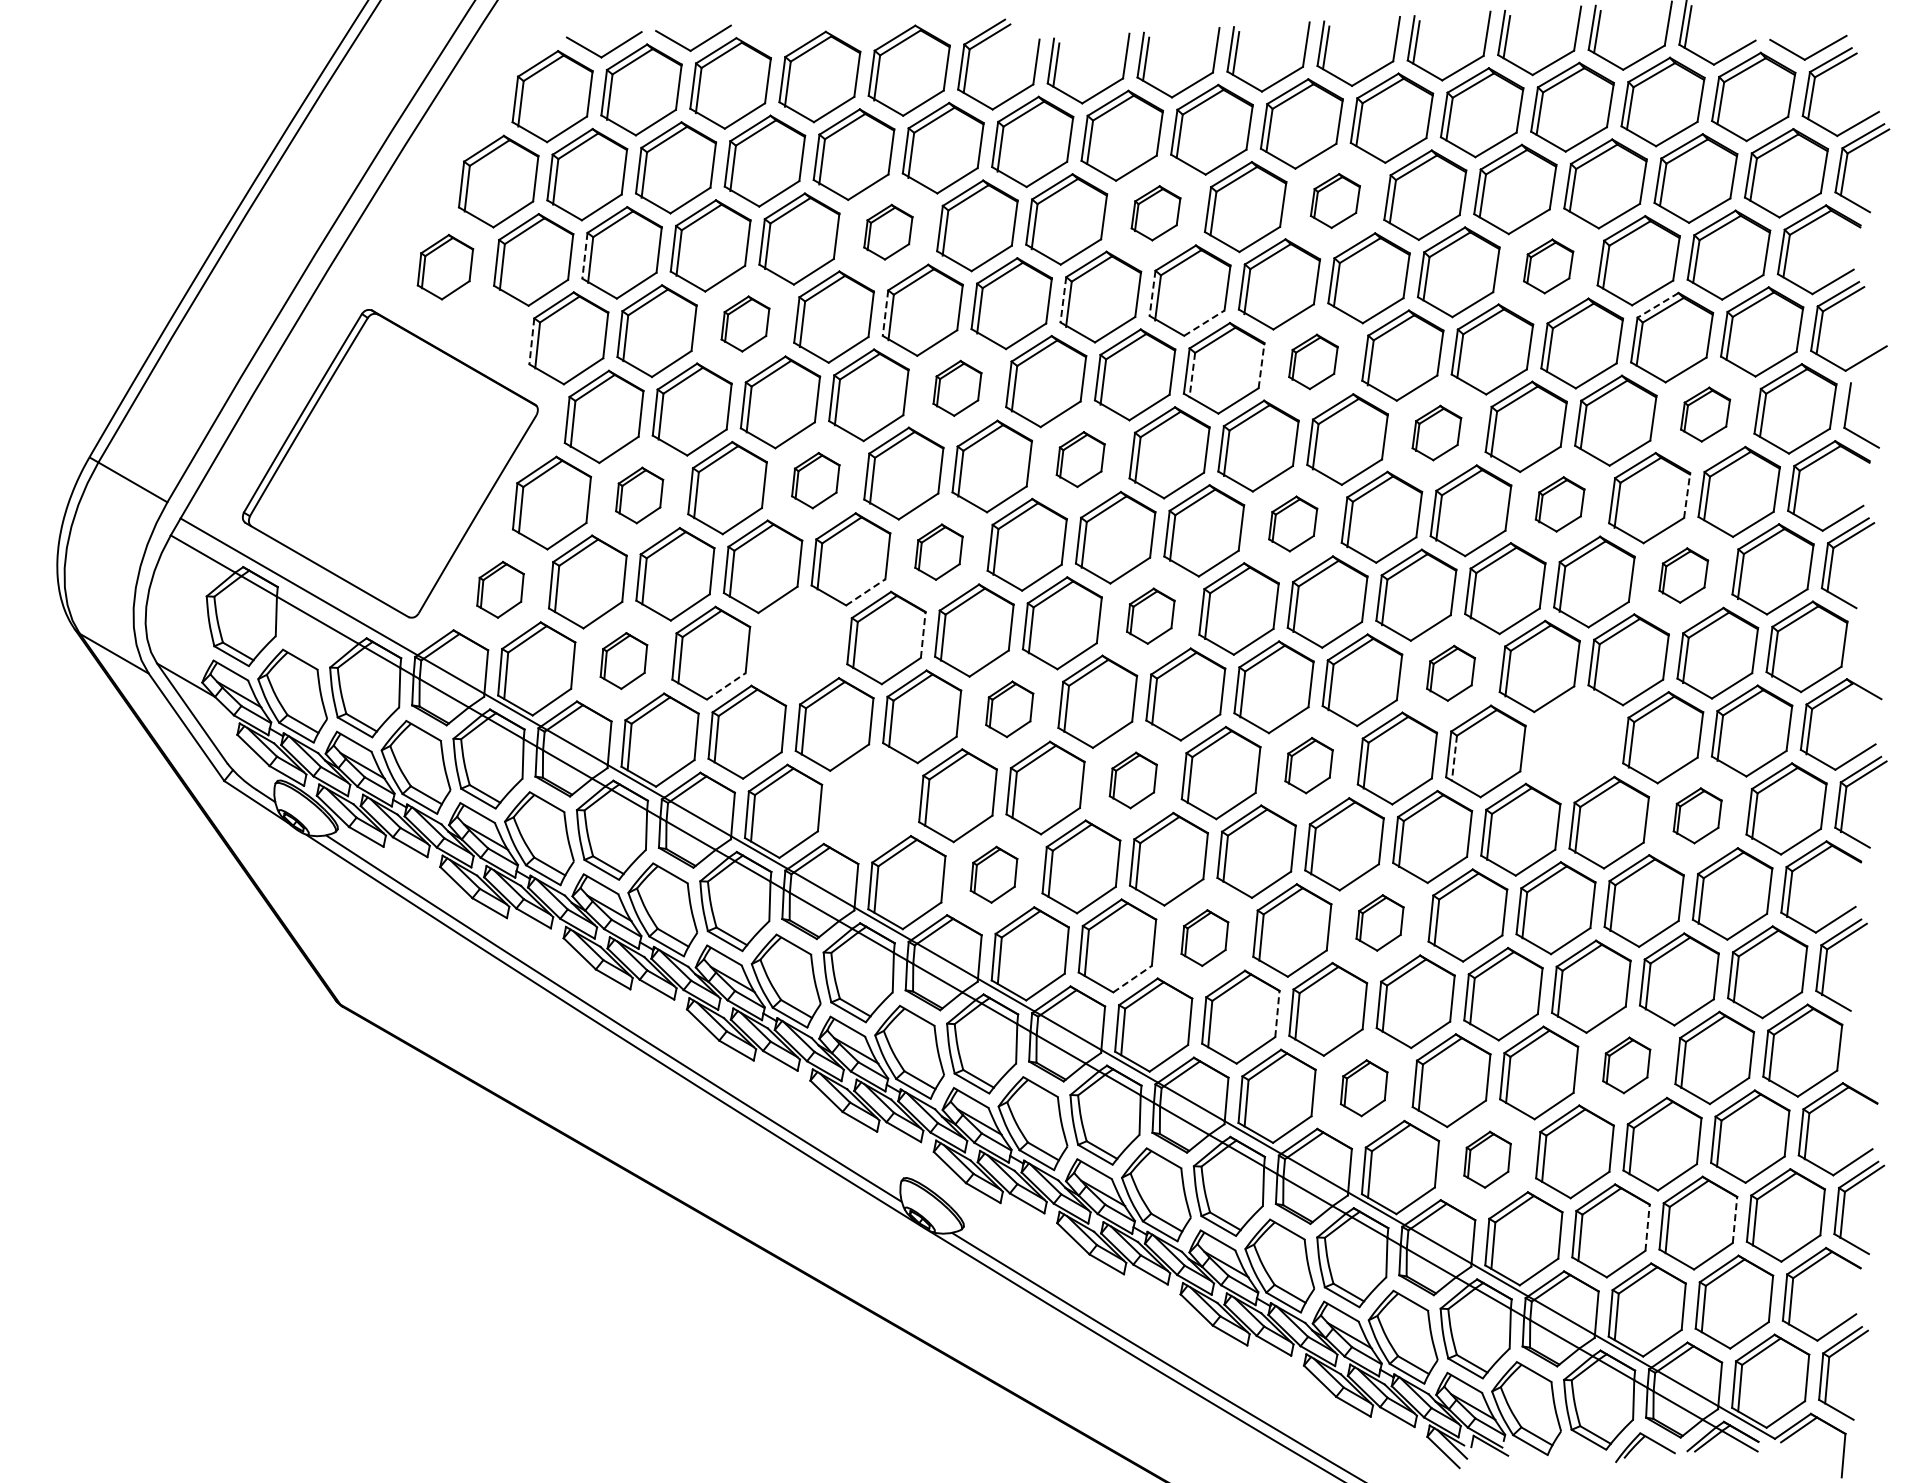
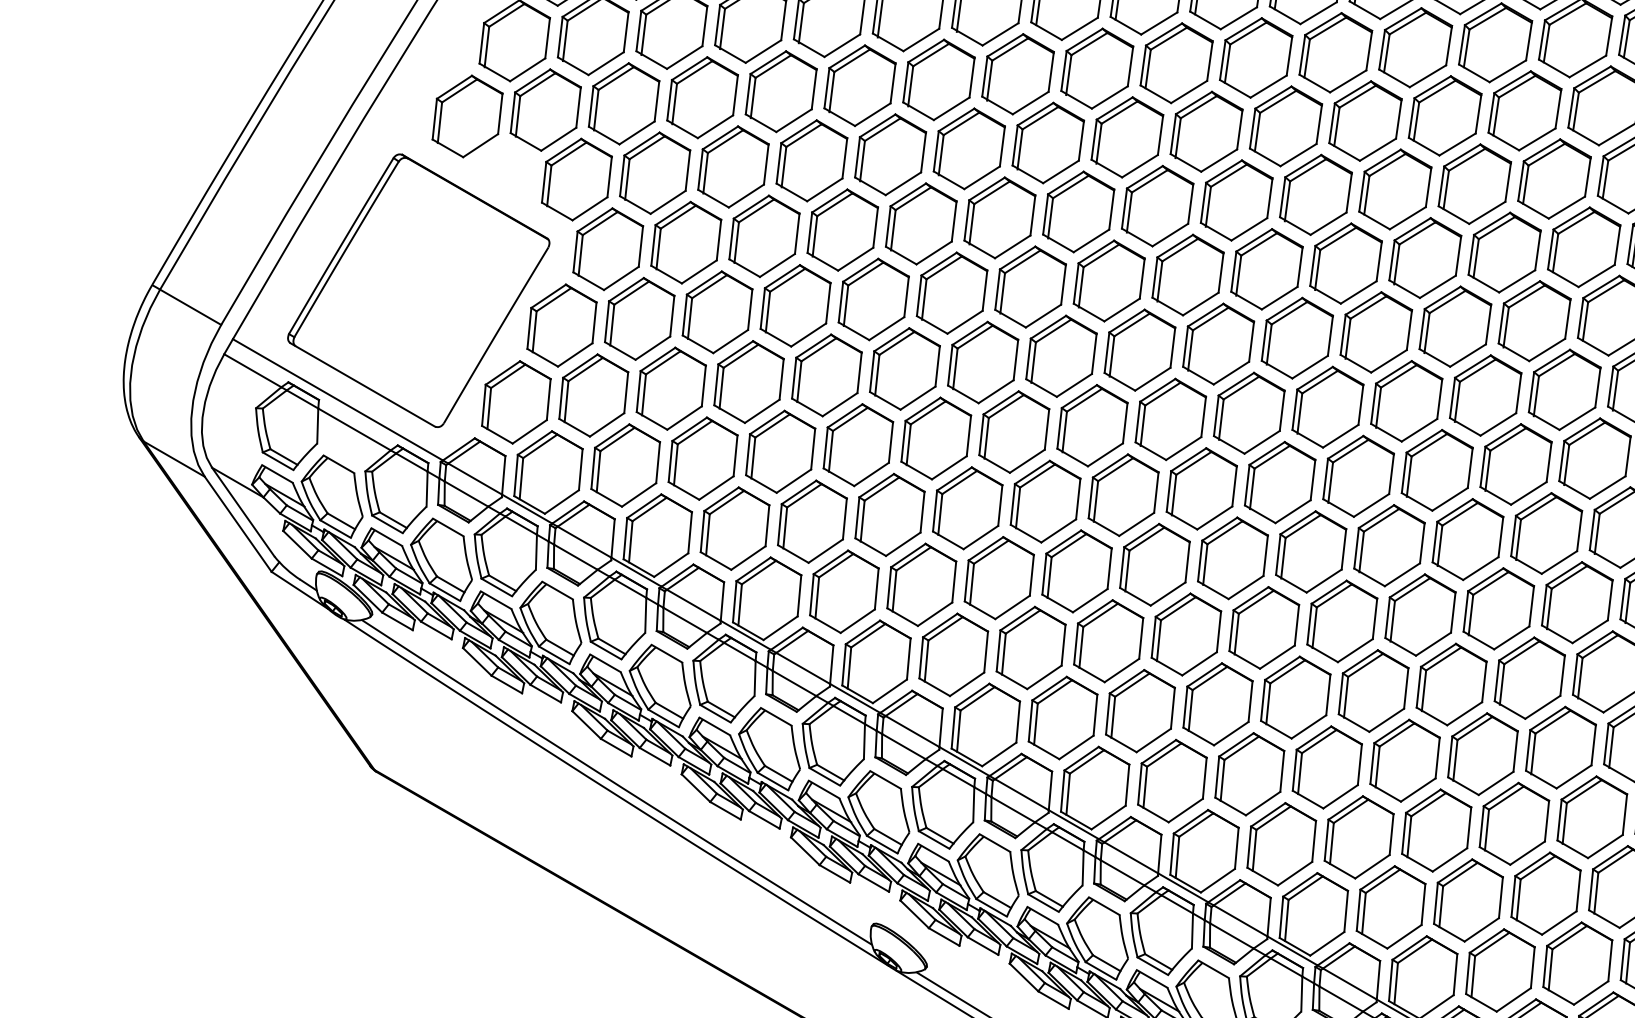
part: (1335, 200) -> (1256, 57), size x1.67
part: (1155, 213) -> (1096, 68), size x1.67
part: (888, 231) -> (860, 84), size x1.67
line: (584, 256) -> (590, 107), dashed -> solid
part: (1548, 266) -> (1445, 115), size x1.67
part: (445, 267) -> (467, 116), size x1.43
line: (1152, 293) -> (1094, 139), dashed -> solid
line: (1063, 299) -> (1015, 145), dashed -> solid
line: (1658, 305) -> (1542, 150), dashed -> solid
line: (885, 313) -> (857, 157), dashed -> solid
part: (745, 323) -> (733, 166), size x1.67
line: (1204, 323) -> (1140, 166), dashed -> solid
line: (531, 341) -> (543, 182), dashed -> solid
part: (1313, 361) -> (1236, 200), size x1.67
line: (1261, 365) -> (1190, 203), dashed -> solid
line: (1192, 375) -> (1129, 212), dashed -> solid
part: (957, 388) -> (921, 224), size x1.67
part: (1705, 414) -> (1584, 247), size x1.67
part: (1436, 432) -> (1345, 263), size x1.67
part: (1080, 459) -> (1030, 286), size x1.67
part: (815, 480) -> (795, 305), size x1.67
part: (639, 495) -> (639, 318), size x1.67
line: (1687, 495) -> (1568, 318), dashed -> solid
part: (1559, 504) -> (1454, 326), size x1.67
part: (1293, 523) -> (1219, 343), size x1.67
part: (938, 552) -> (904, 369), size x1.67
part: (1683, 575) -> (1564, 389), size x1.67
part: (500, 589) -> (516, 402), size x1.67
line: (865, 592) -> (839, 404), dashed -> solid
part: (1150, 616) -> (1092, 426), size x1.67
line: (923, 634) -> (891, 442), dashed -> solid
part: (798, 645) -> (780, 451), added
part: (623, 660) -> (625, 465), size x1.67
part: (1450, 673) -> (1358, 476), size x1.67
line: (726, 686) -> (716, 488), dashed -> solid
part: (1009, 709) -> (967, 508), size x1.67
part: (1574, 744) -> (1468, 539), added
line: (1454, 758) -> (1361, 551), dashed -> solid
part: (1308, 765) -> (1232, 558), size x1.67
part: (1133, 780) -> (1077, 571), size x1.67
part: (870, 803) -> (844, 591), added
part: (1697, 815) -> (1577, 602), size x1.67
part: (993, 874) -> (953, 654), size x1.67
part: (1379, 922) -> (1295, 697), size x1.67
part: (1204, 937) -> (1140, 710), size x1.67
line: (1132, 978) -> (1076, 746), dashed -> solid
line: (1277, 1013) -> (1204, 777), dashed -> solid
part: (1626, 1065) -> (1514, 823), size x1.67
part: (1363, 1087) -> (1281, 843), size x1.67
part: (1487, 1159) -> (1390, 907), size x1.67
line: (1735, 1219) -> (1610, 960), dashed -> solid
line: (1647, 1227) -> (1532, 967), dashed -> solid

